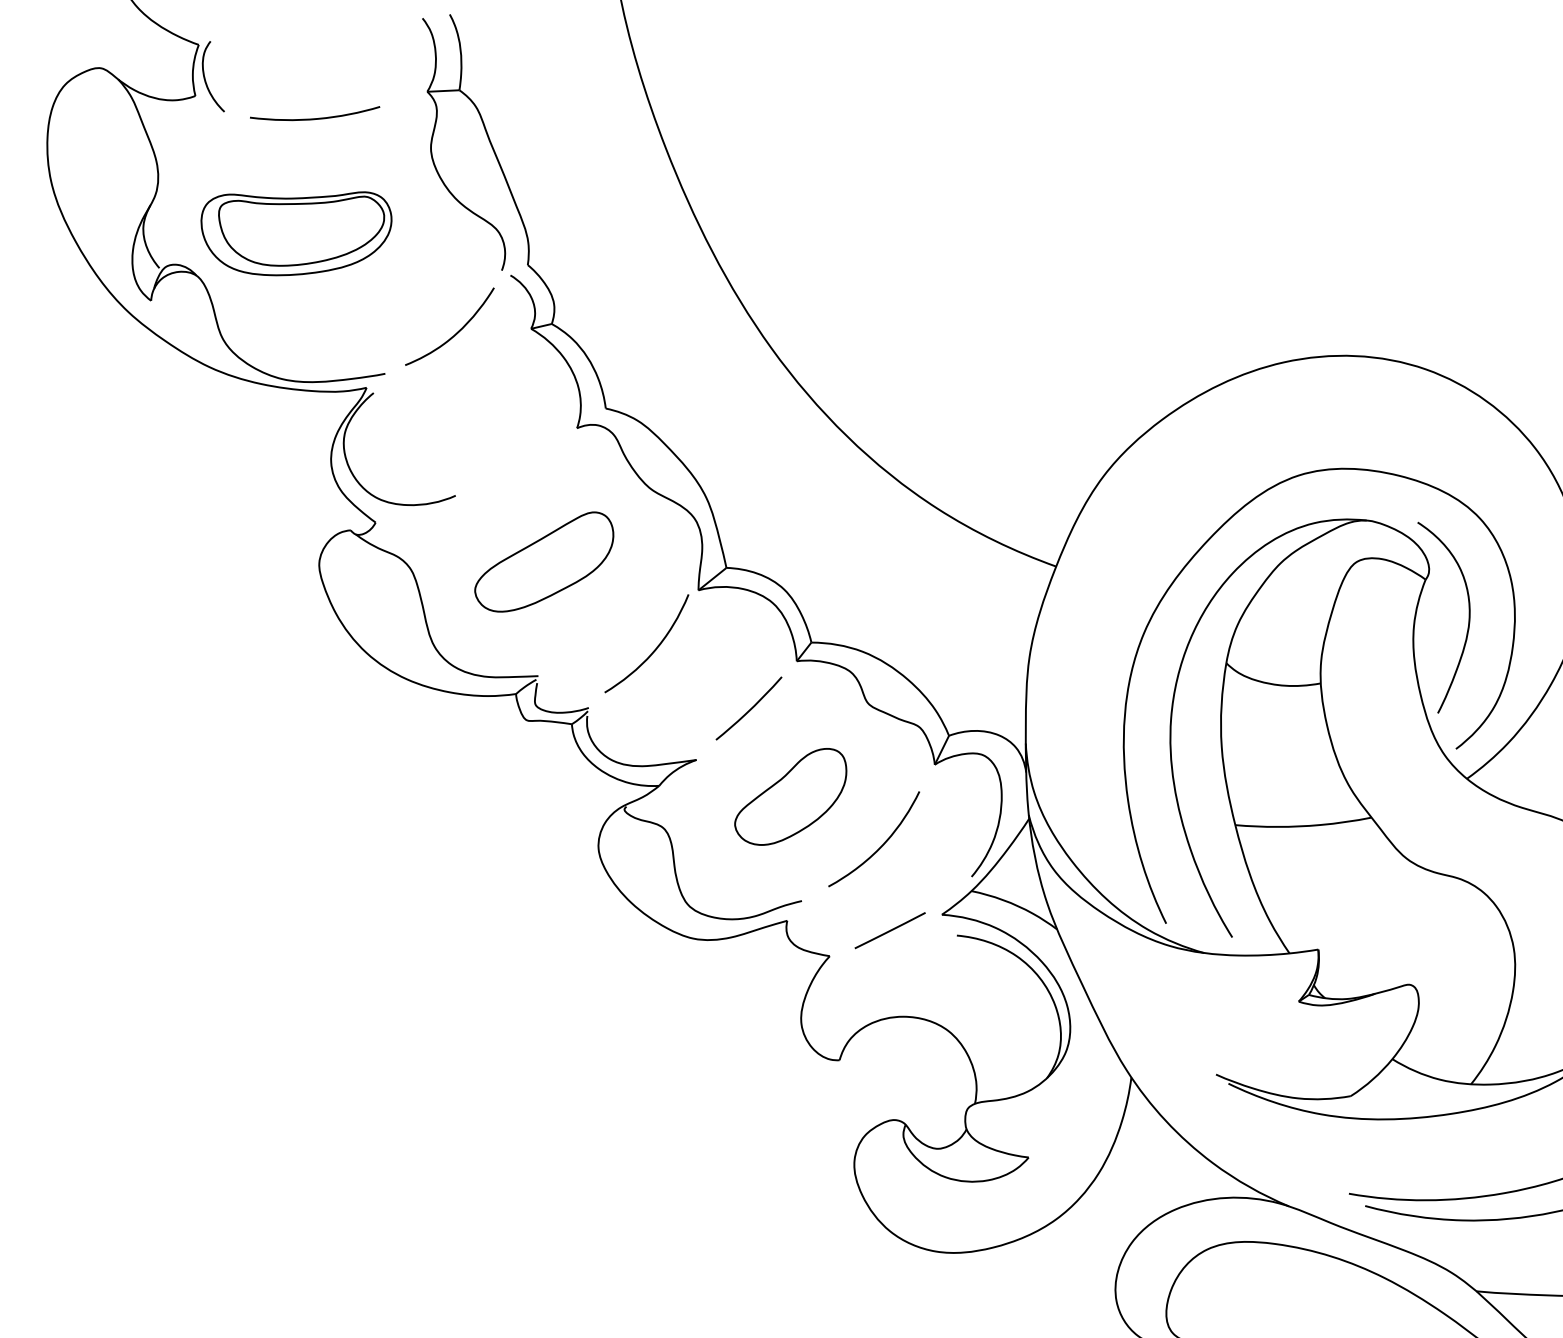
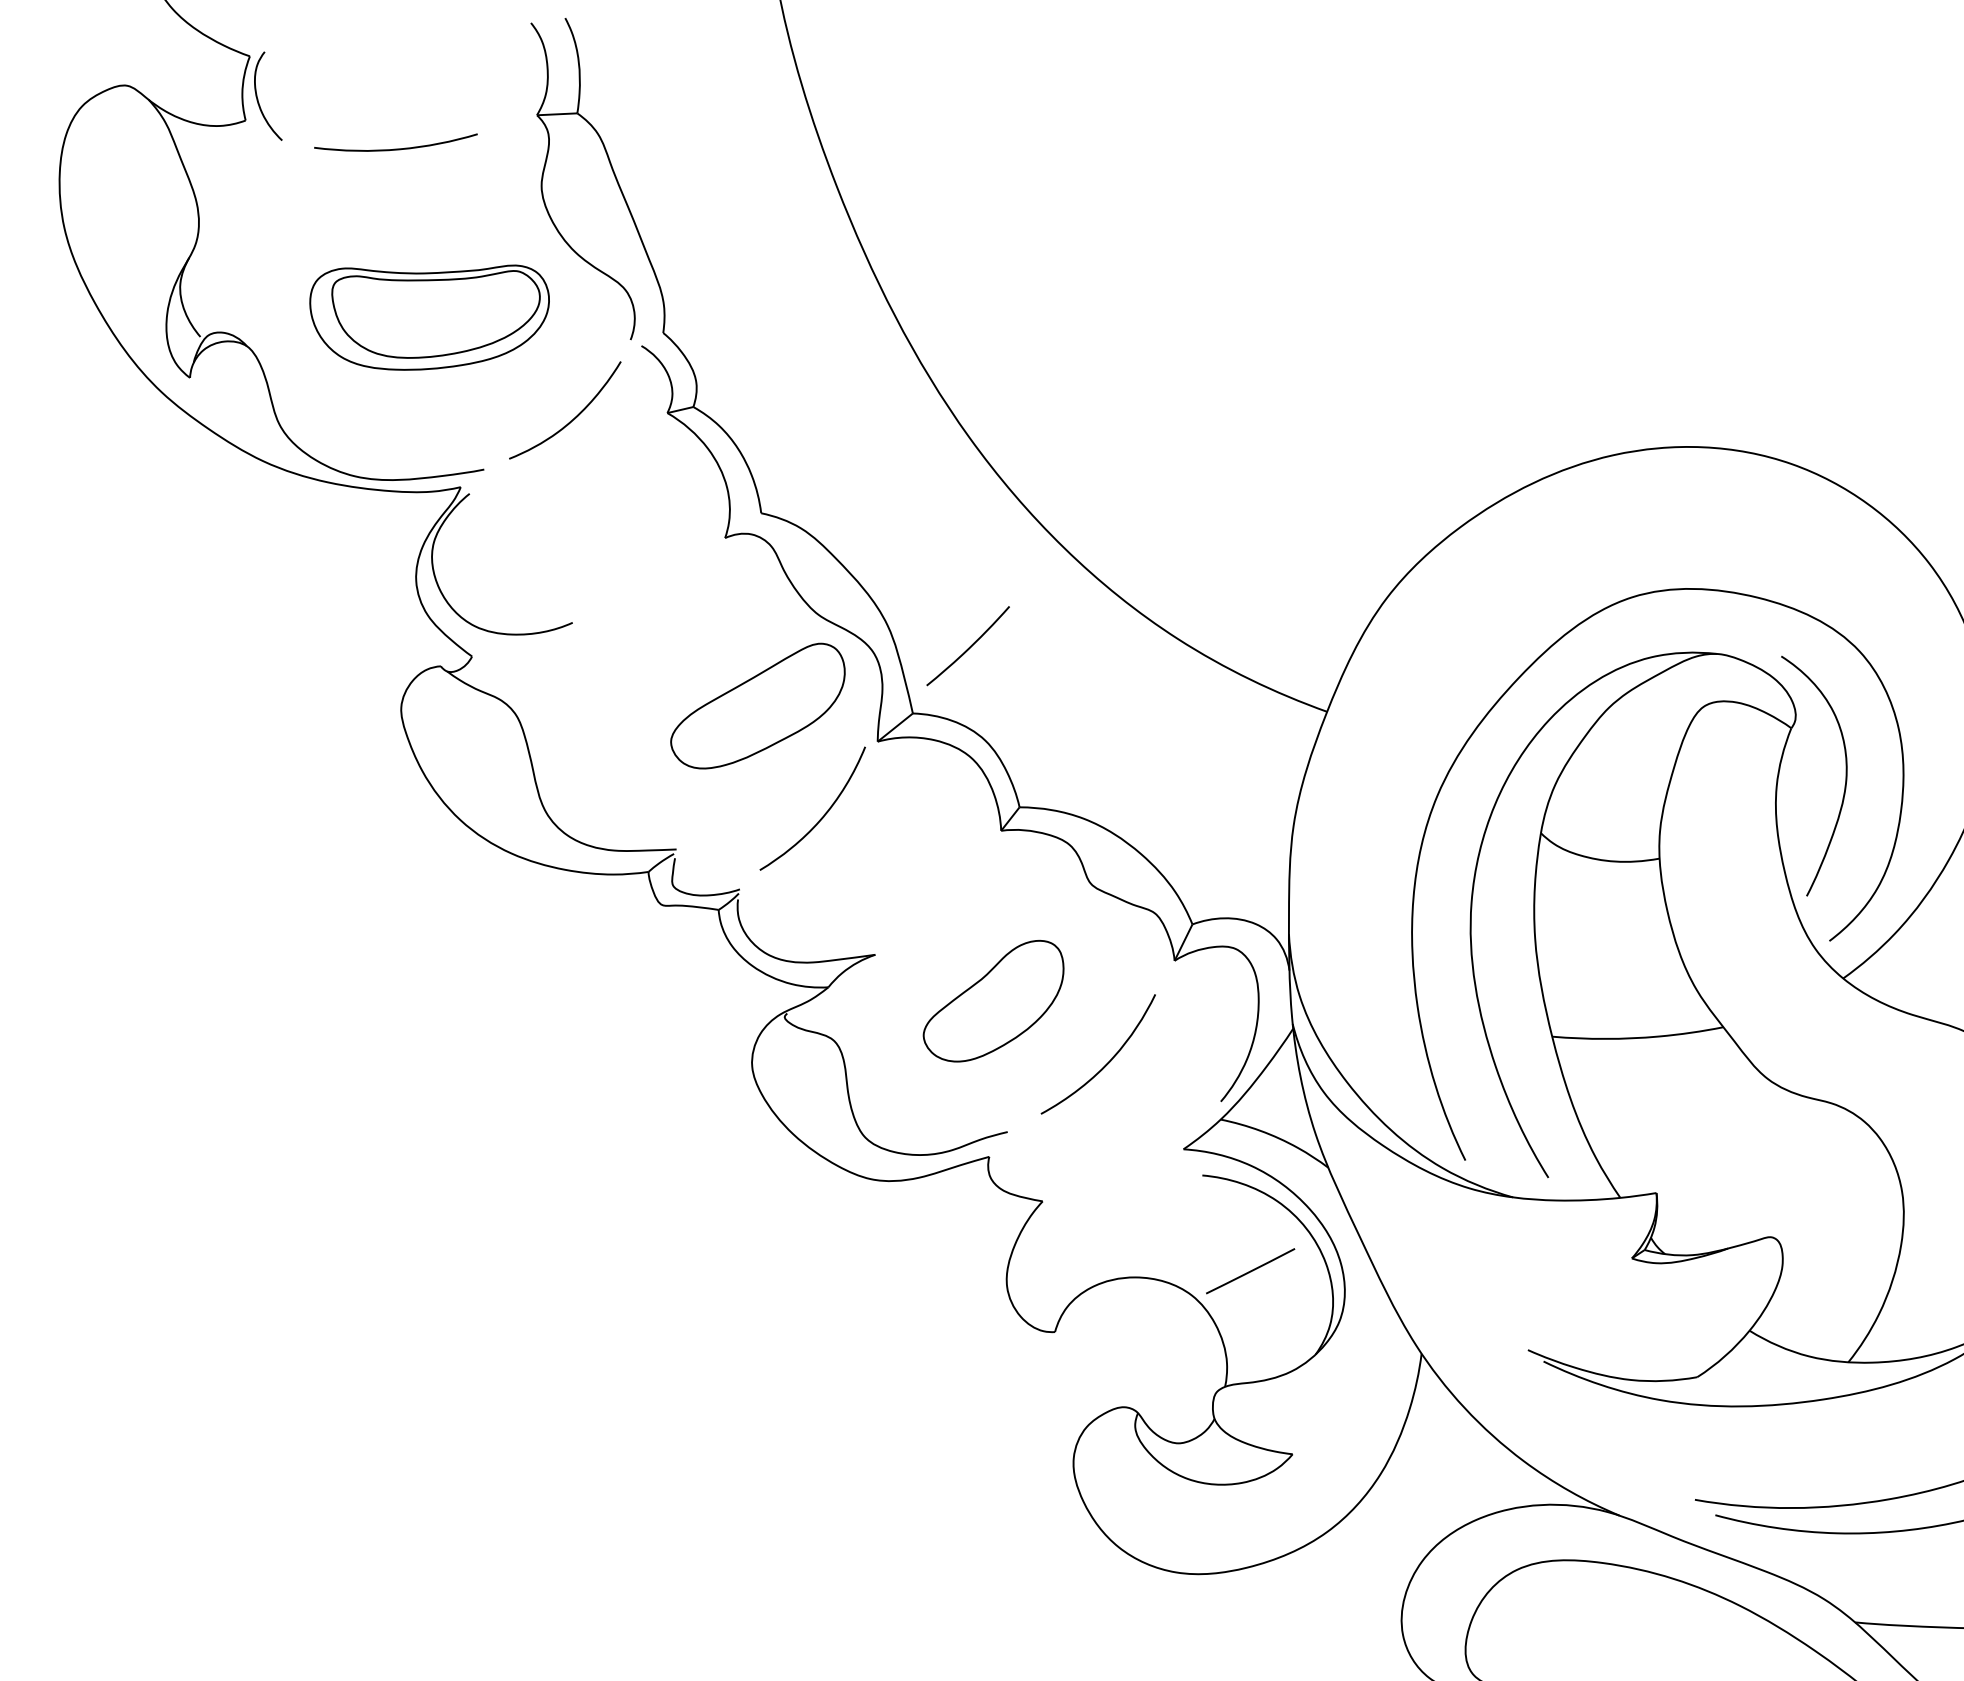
part: (296, 233) -> (429, 317), moved
part: (543, 561) -> (757, 705), moved
curve: (749, 709) -> (968, 647), moved
line: (890, 930) -> (1250, 1271), moved

